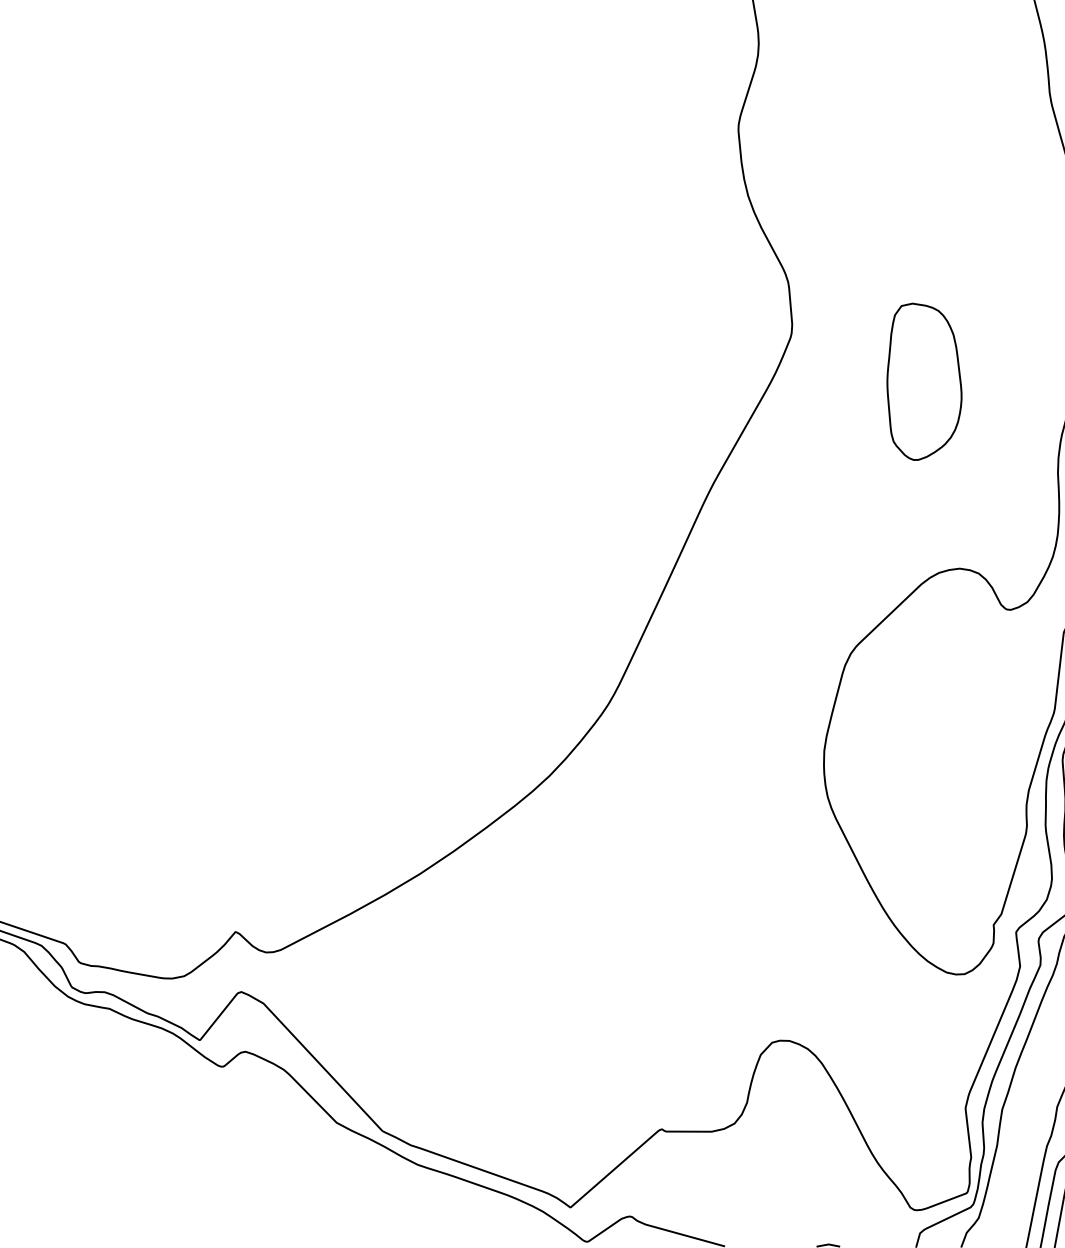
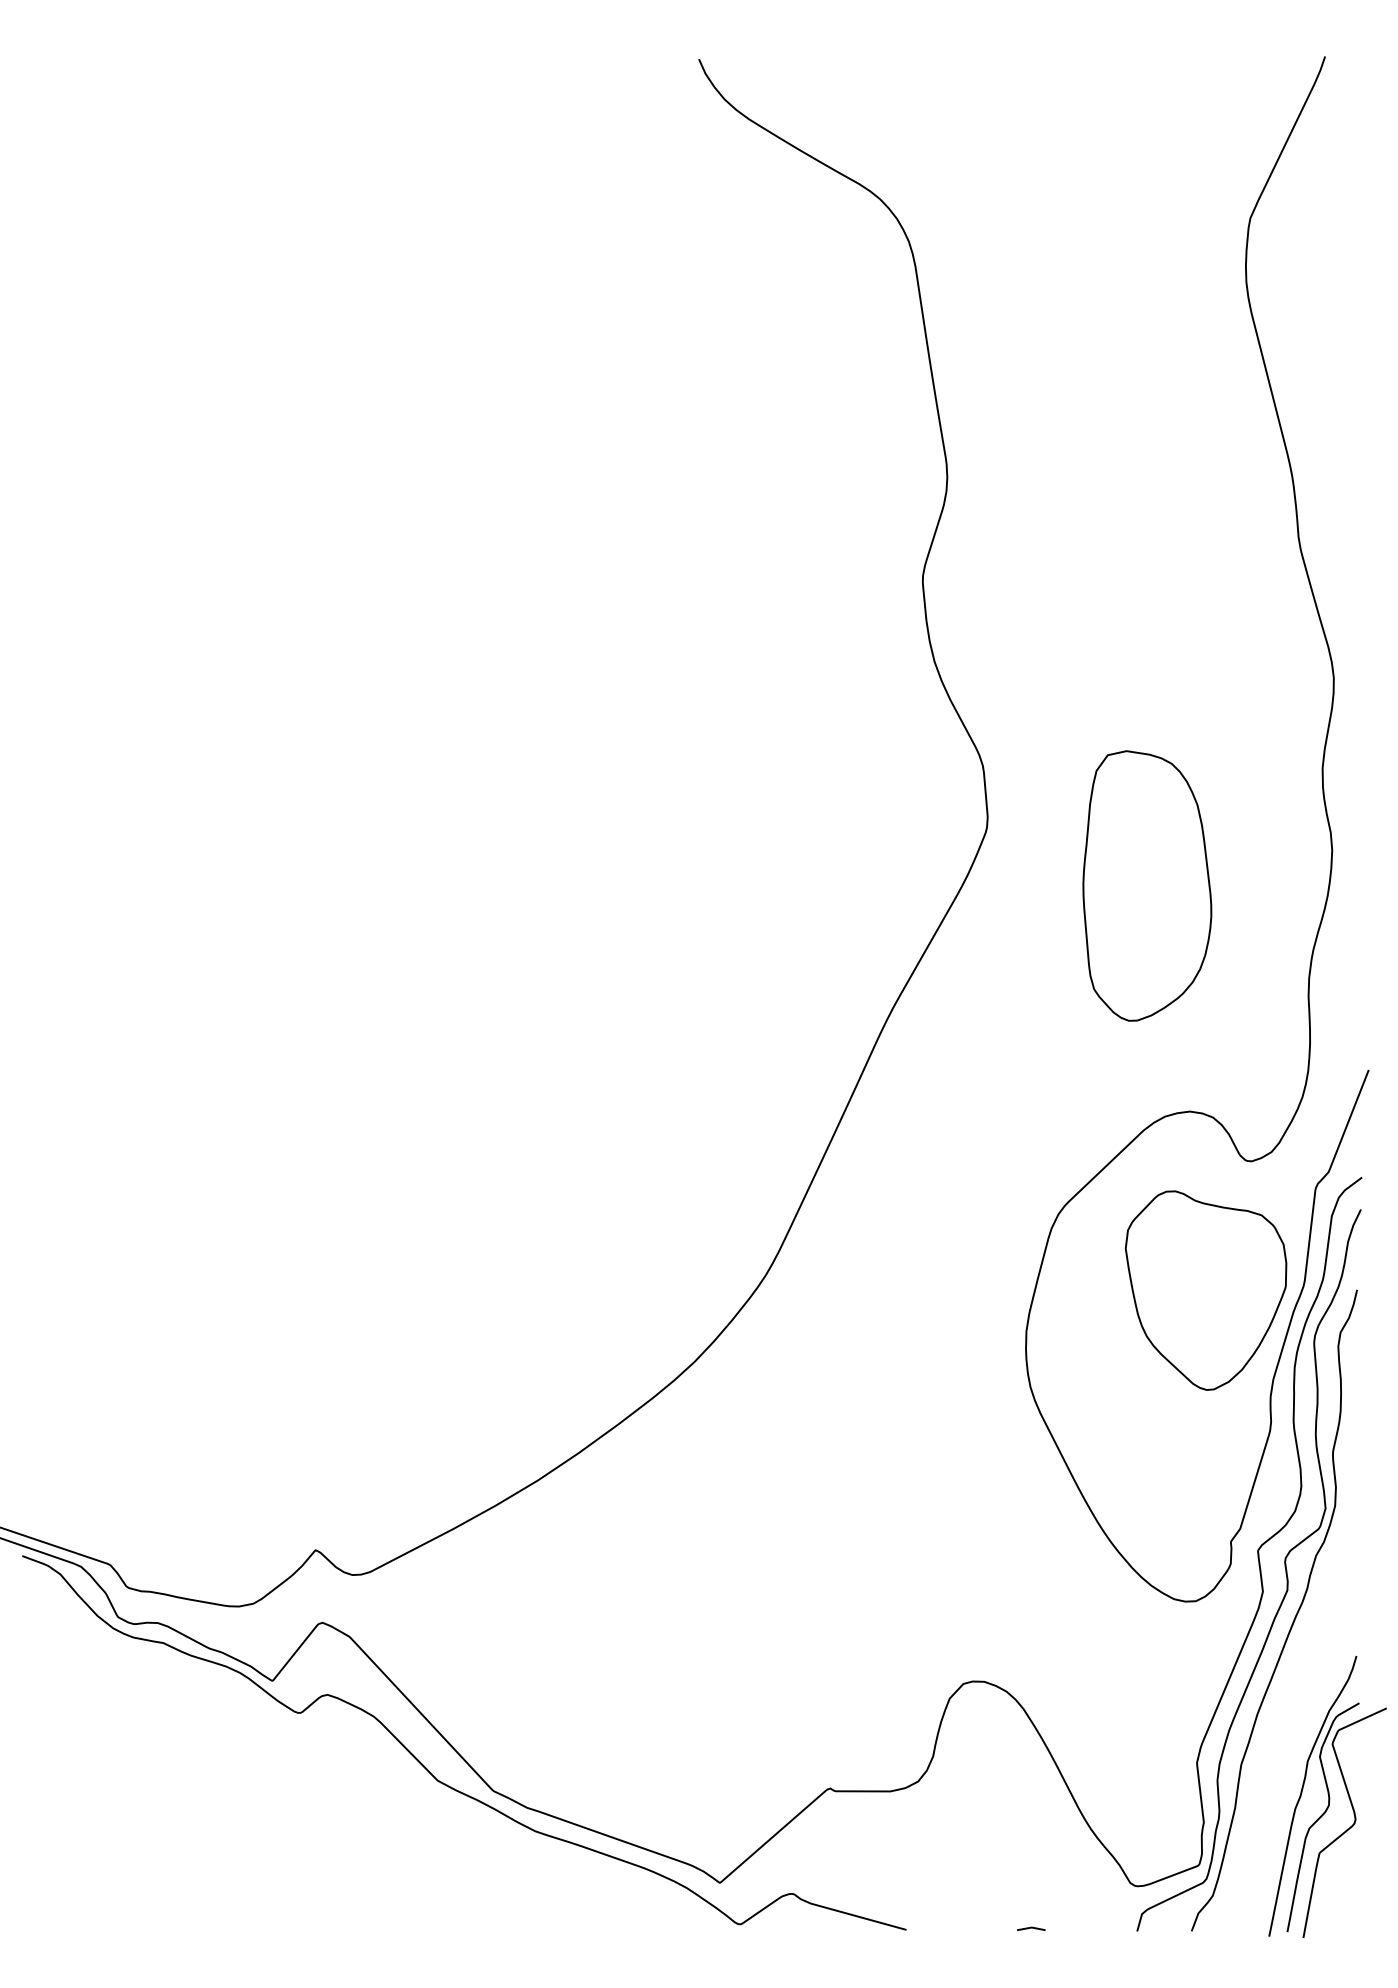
part: (924, 381) -> (1147, 885), size x1.43
part: (972, 716) -> (1205, 1290), added

